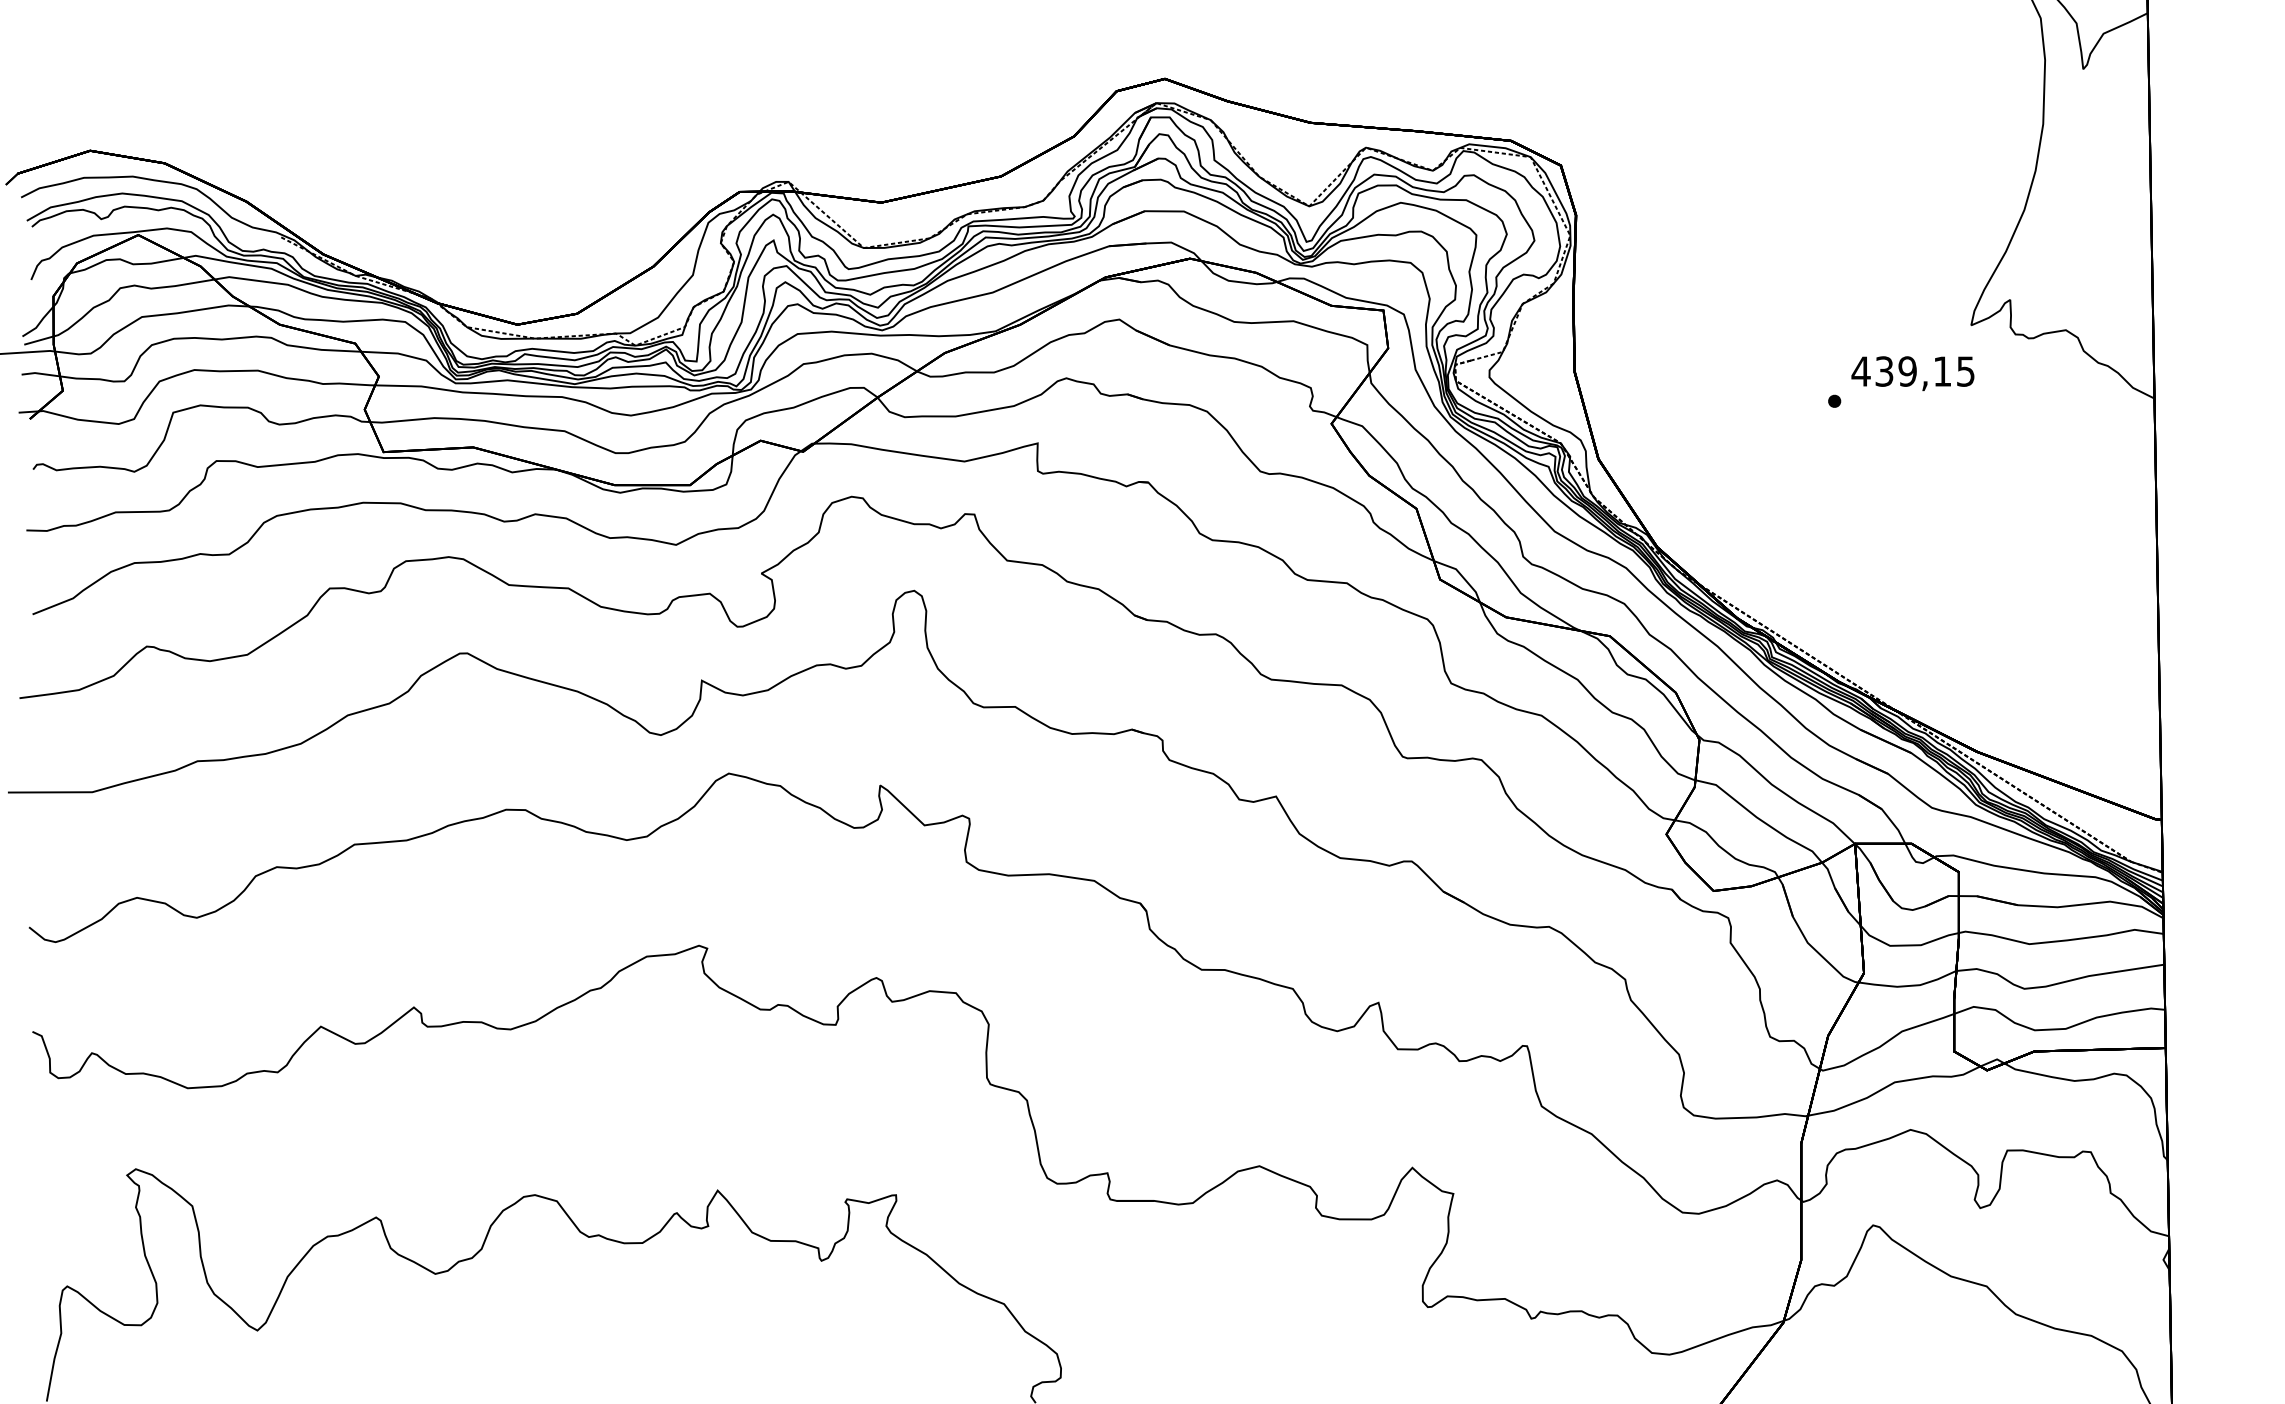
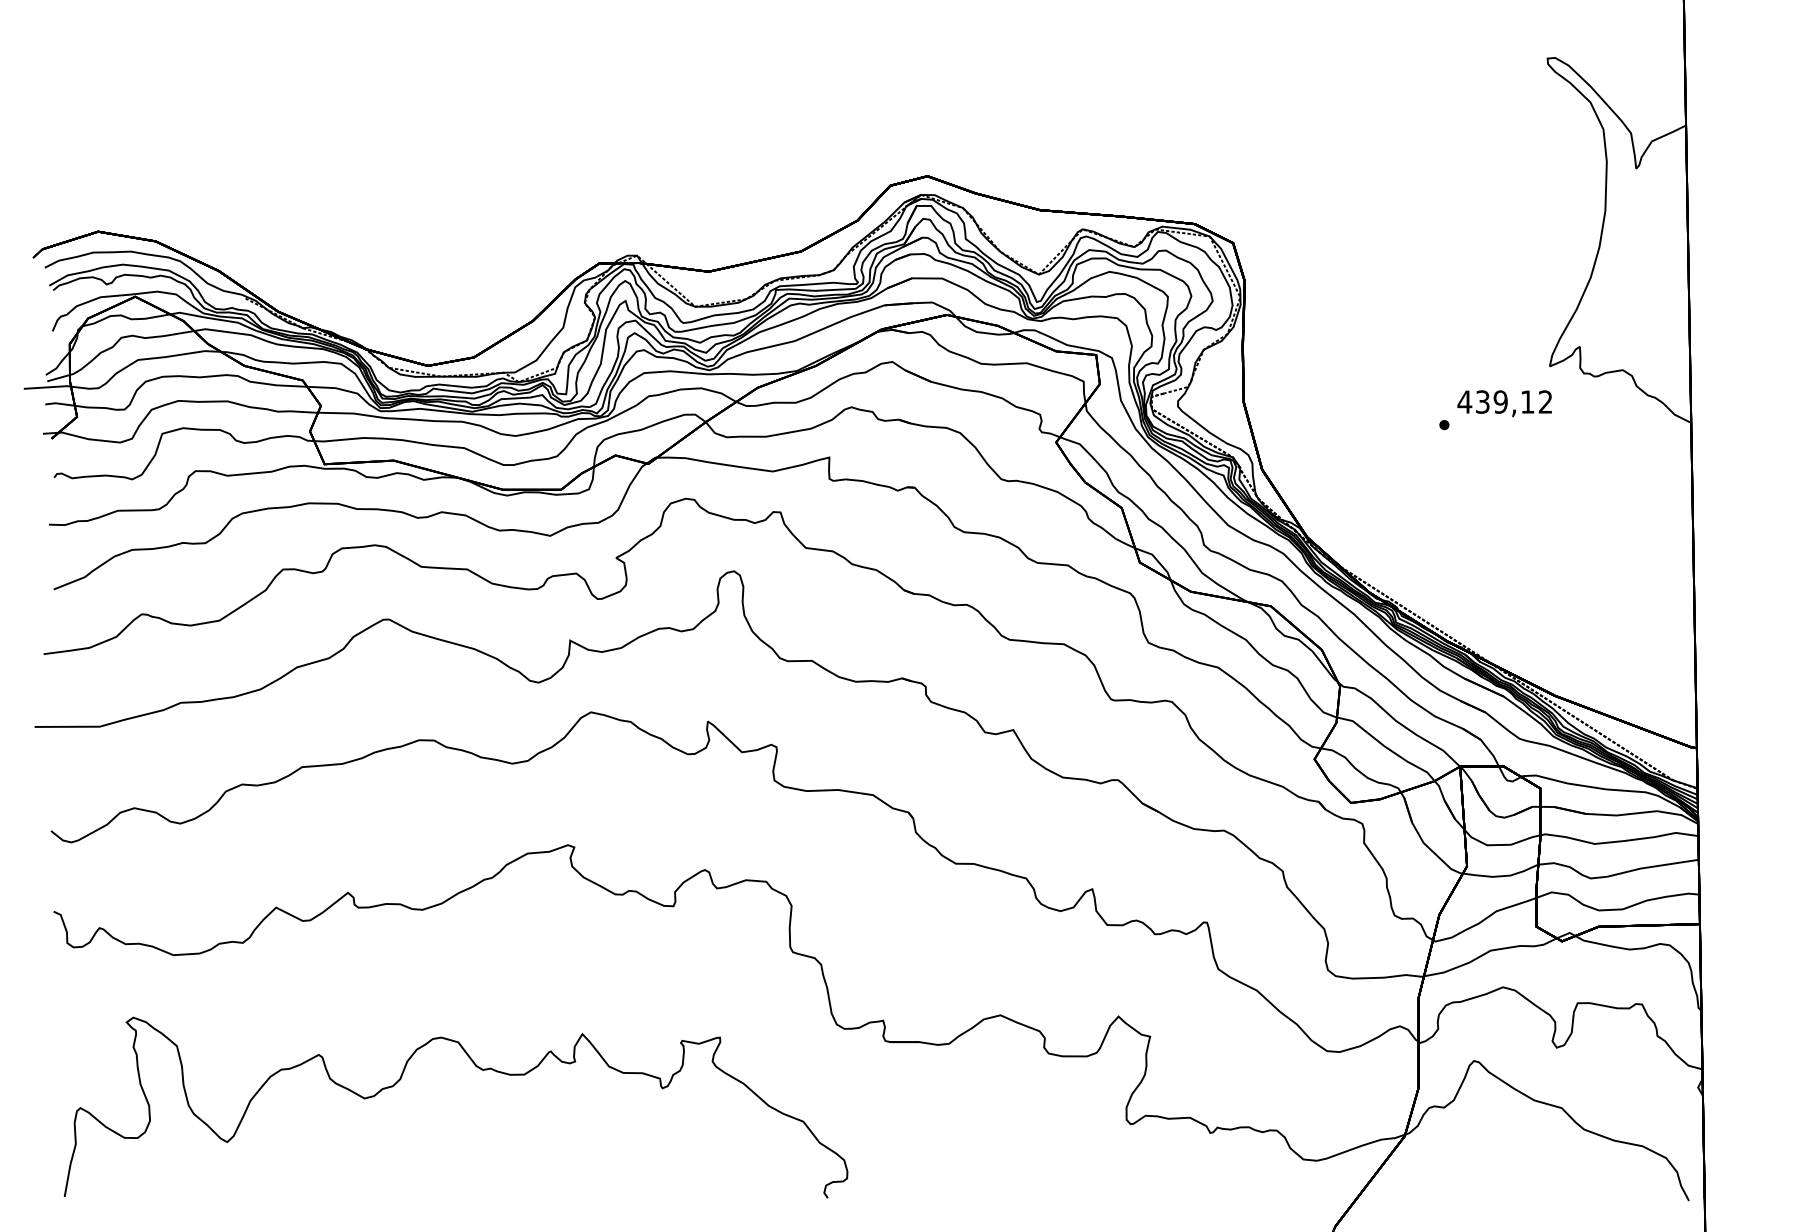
text: (1965, 370) -> (1545, 401), 439,15 -> 439,12

